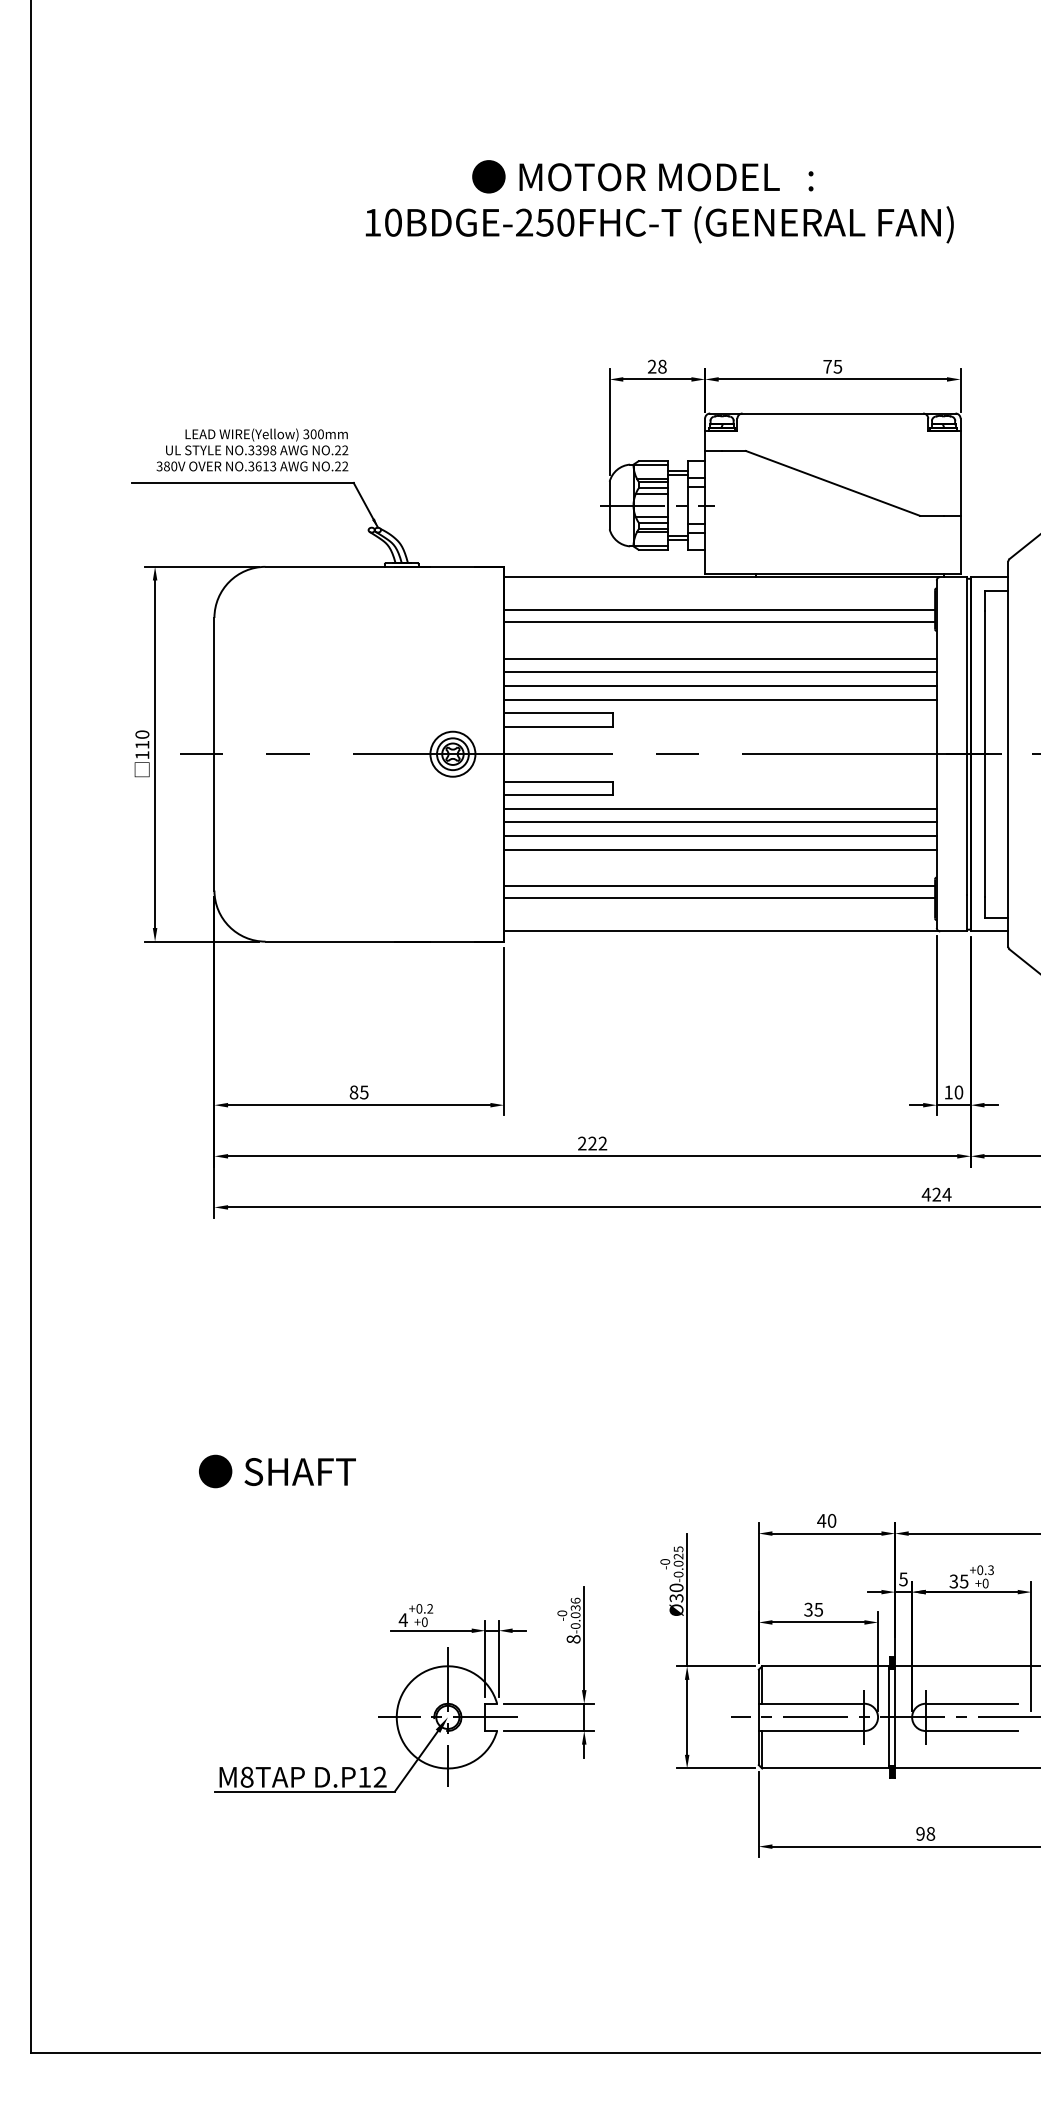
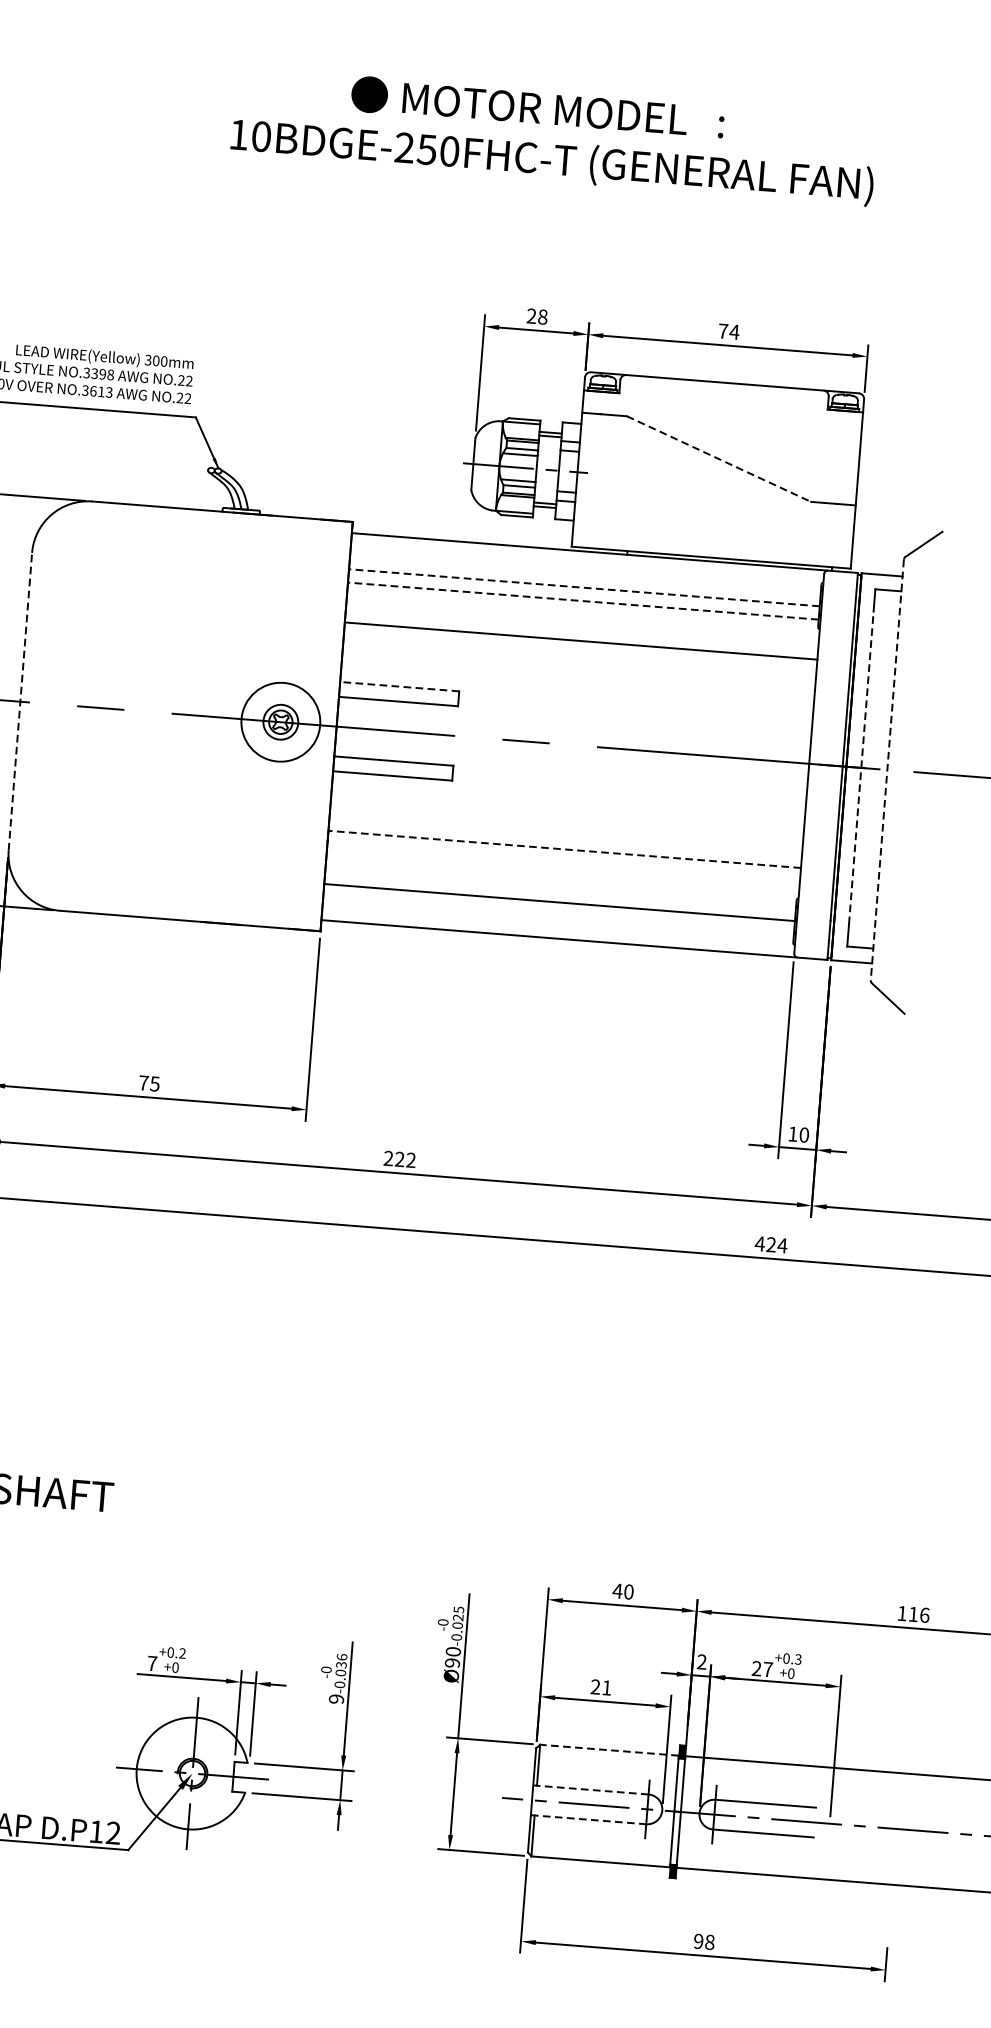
text: (837, 366) -> (734, 331), 75 -> 74
line: (832, 483) -> (718, 459), solid -> dashed
line: (719, 610) -> (584, 588), solid -> dashed
line: (719, 622) -> (583, 601), solid -> dashed
line: (720, 672) -> (580, 655), removed
line: (720, 686) -> (578, 671), removed
line: (720, 699) -> (577, 685), removed
line: (558, 713) -> (399, 686), solid -> dashed
line: (214, 753) -> (20, 700), solid -> dashed
circle: (452, 753) -> (280, 721), size x1.6
line: (984, 753) -> (861, 767), solid -> dashed
line: (1008, 754) -> (887, 770), solid -> dashed
line: (720, 808) -> (568, 804), removed
line: (720, 822) -> (567, 819), removed
line: (720, 836) -> (565, 835), removed
line: (719, 849) -> (563, 849), solid -> dashed
line: (719, 886) -> (560, 889), removed
text: (353, 1092) -> (143, 1083), 85 -> 75
text: (903, 1579) -> (701, 1662), 5 -> 2
text: (958, 1581) -> (761, 1669), 35 -> 27
text: (676, 1598) -> (452, 1663), Ø30 -> Ø90
text: (813, 1609) -> (601, 1687), 35 -> 21
text: (402, 1619) -> (151, 1662), 4 -> 7
text: (573, 1639) -> (336, 1699), 8 -> 9
line: (825, 1666) -> (609, 1750), solid -> dashed
line: (811, 1703) -> (590, 1789), solid -> dashed
line: (811, 1731) -> (588, 1820), solid -> dashed

